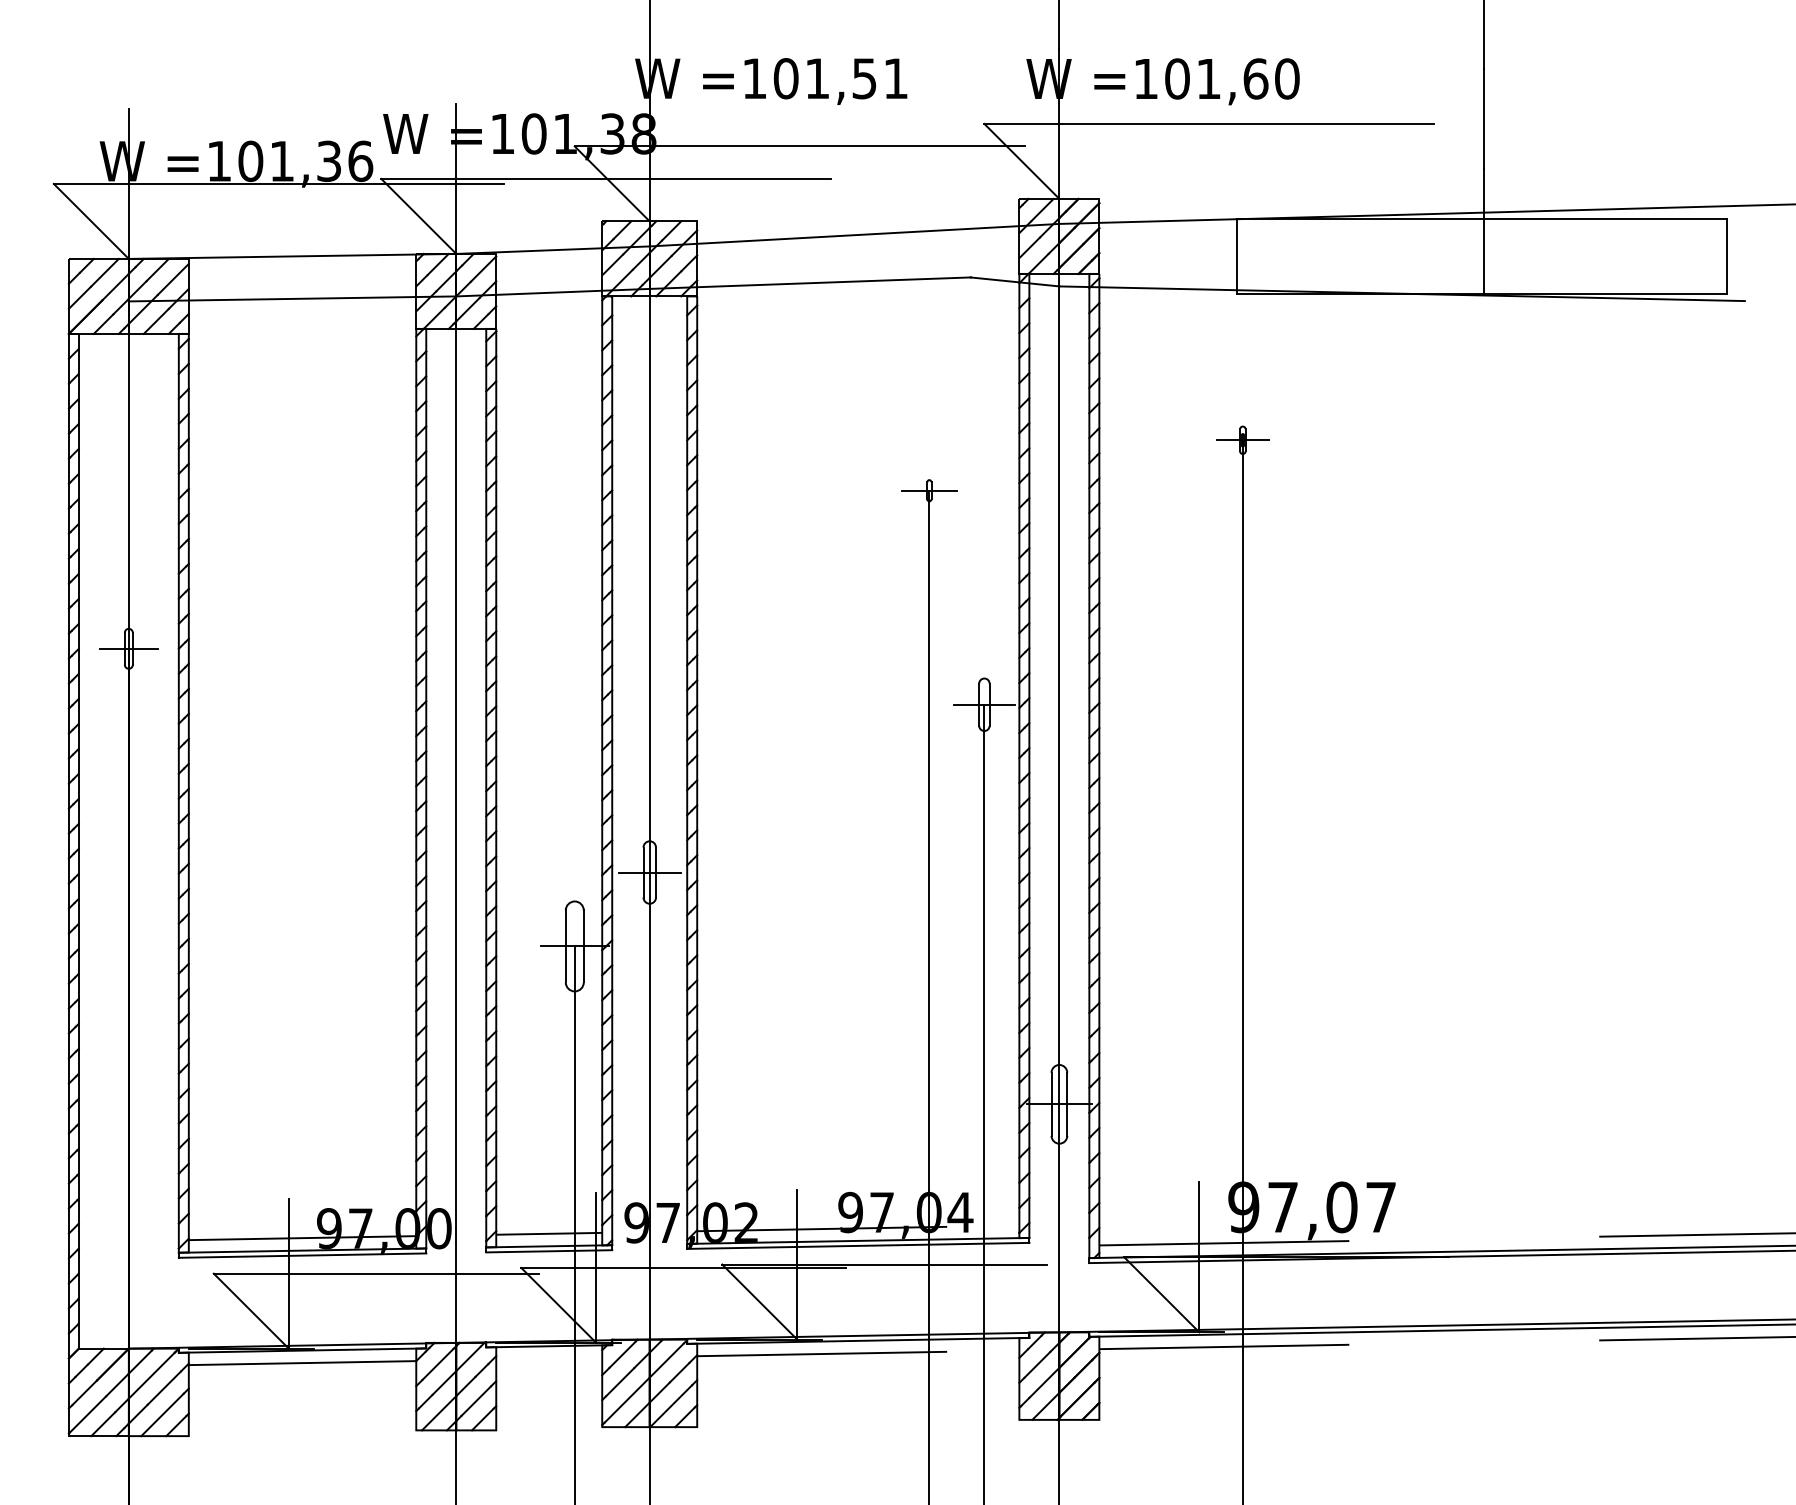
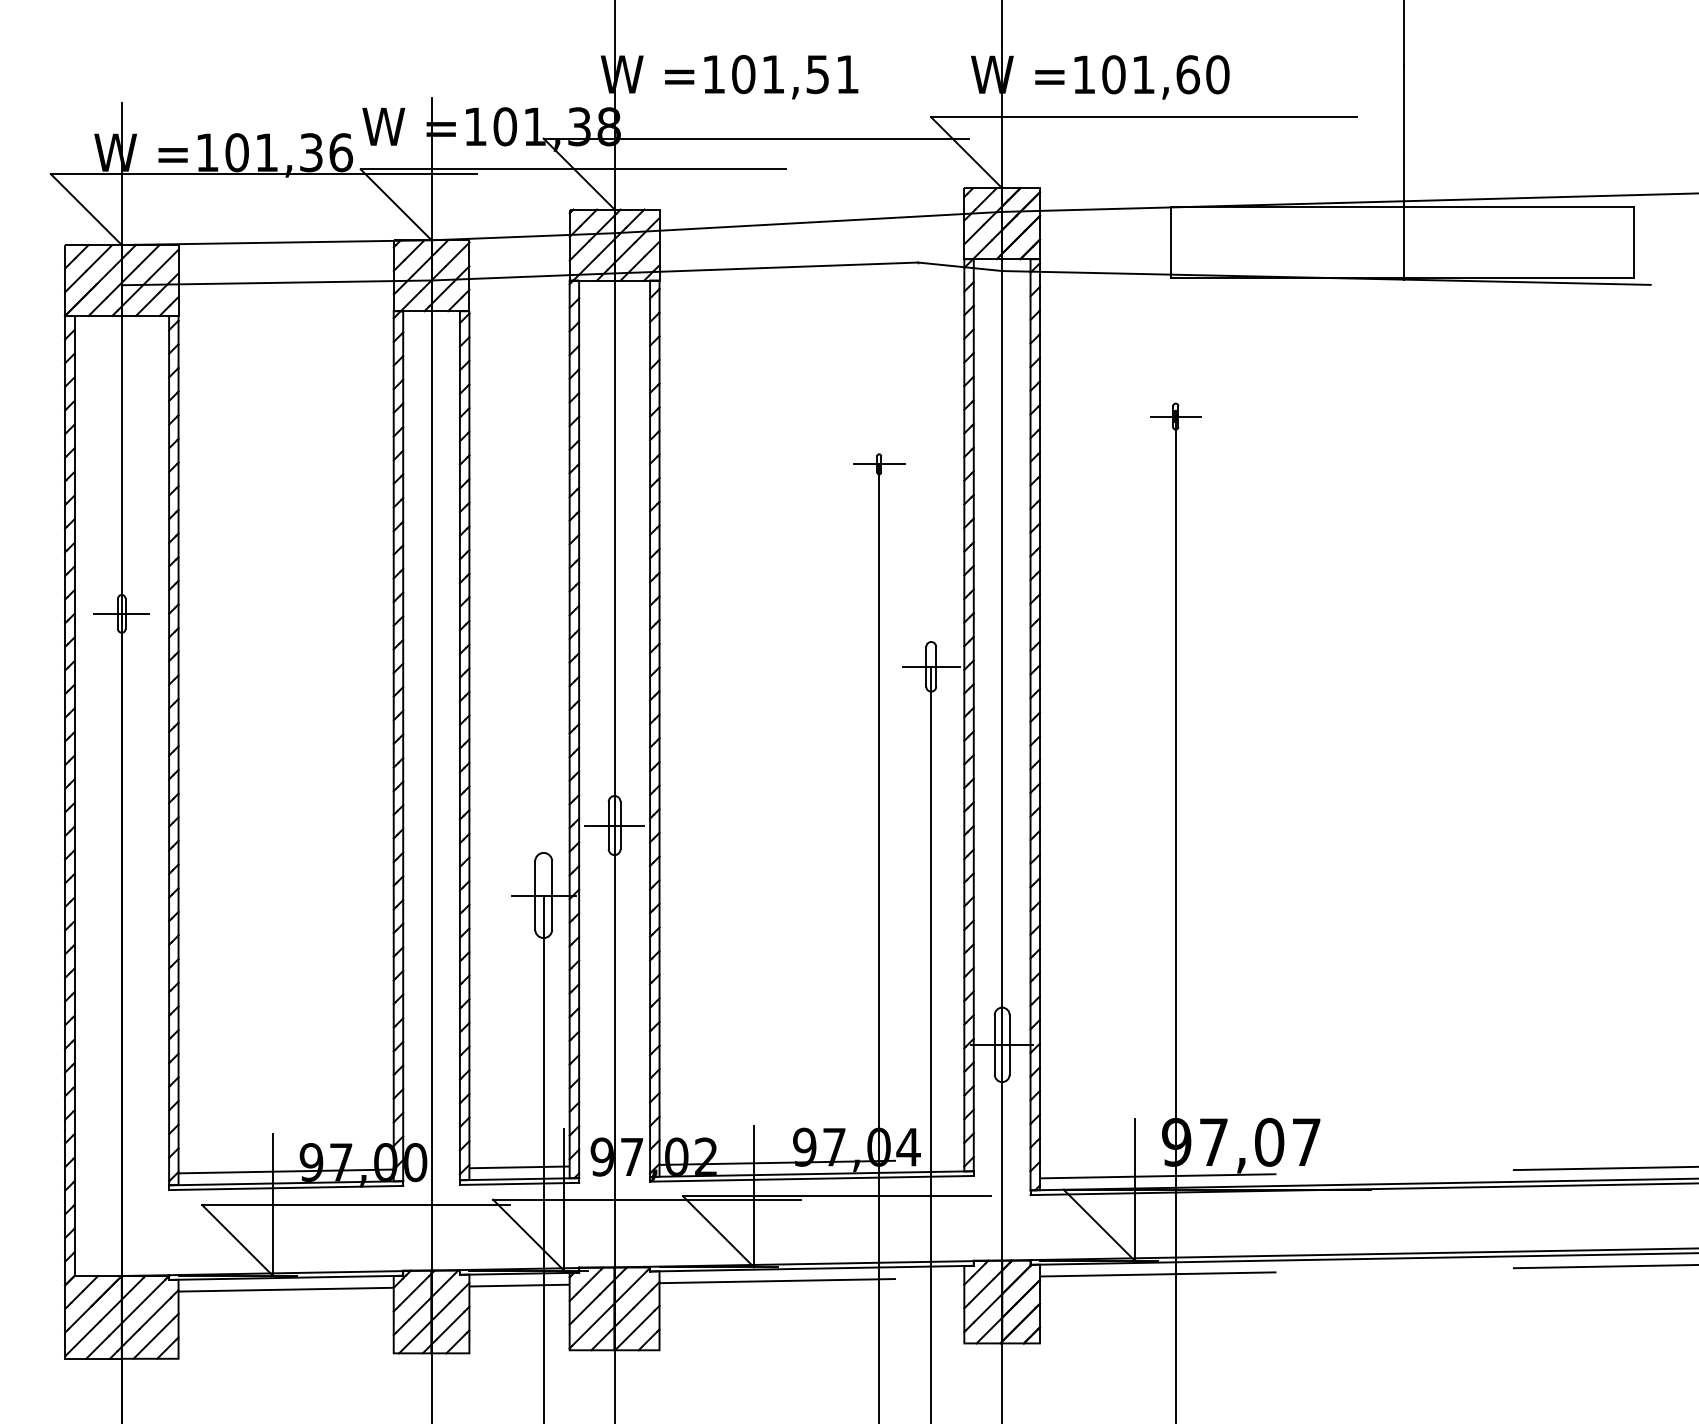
line: (549, 1358) -> (519, 1285), added

